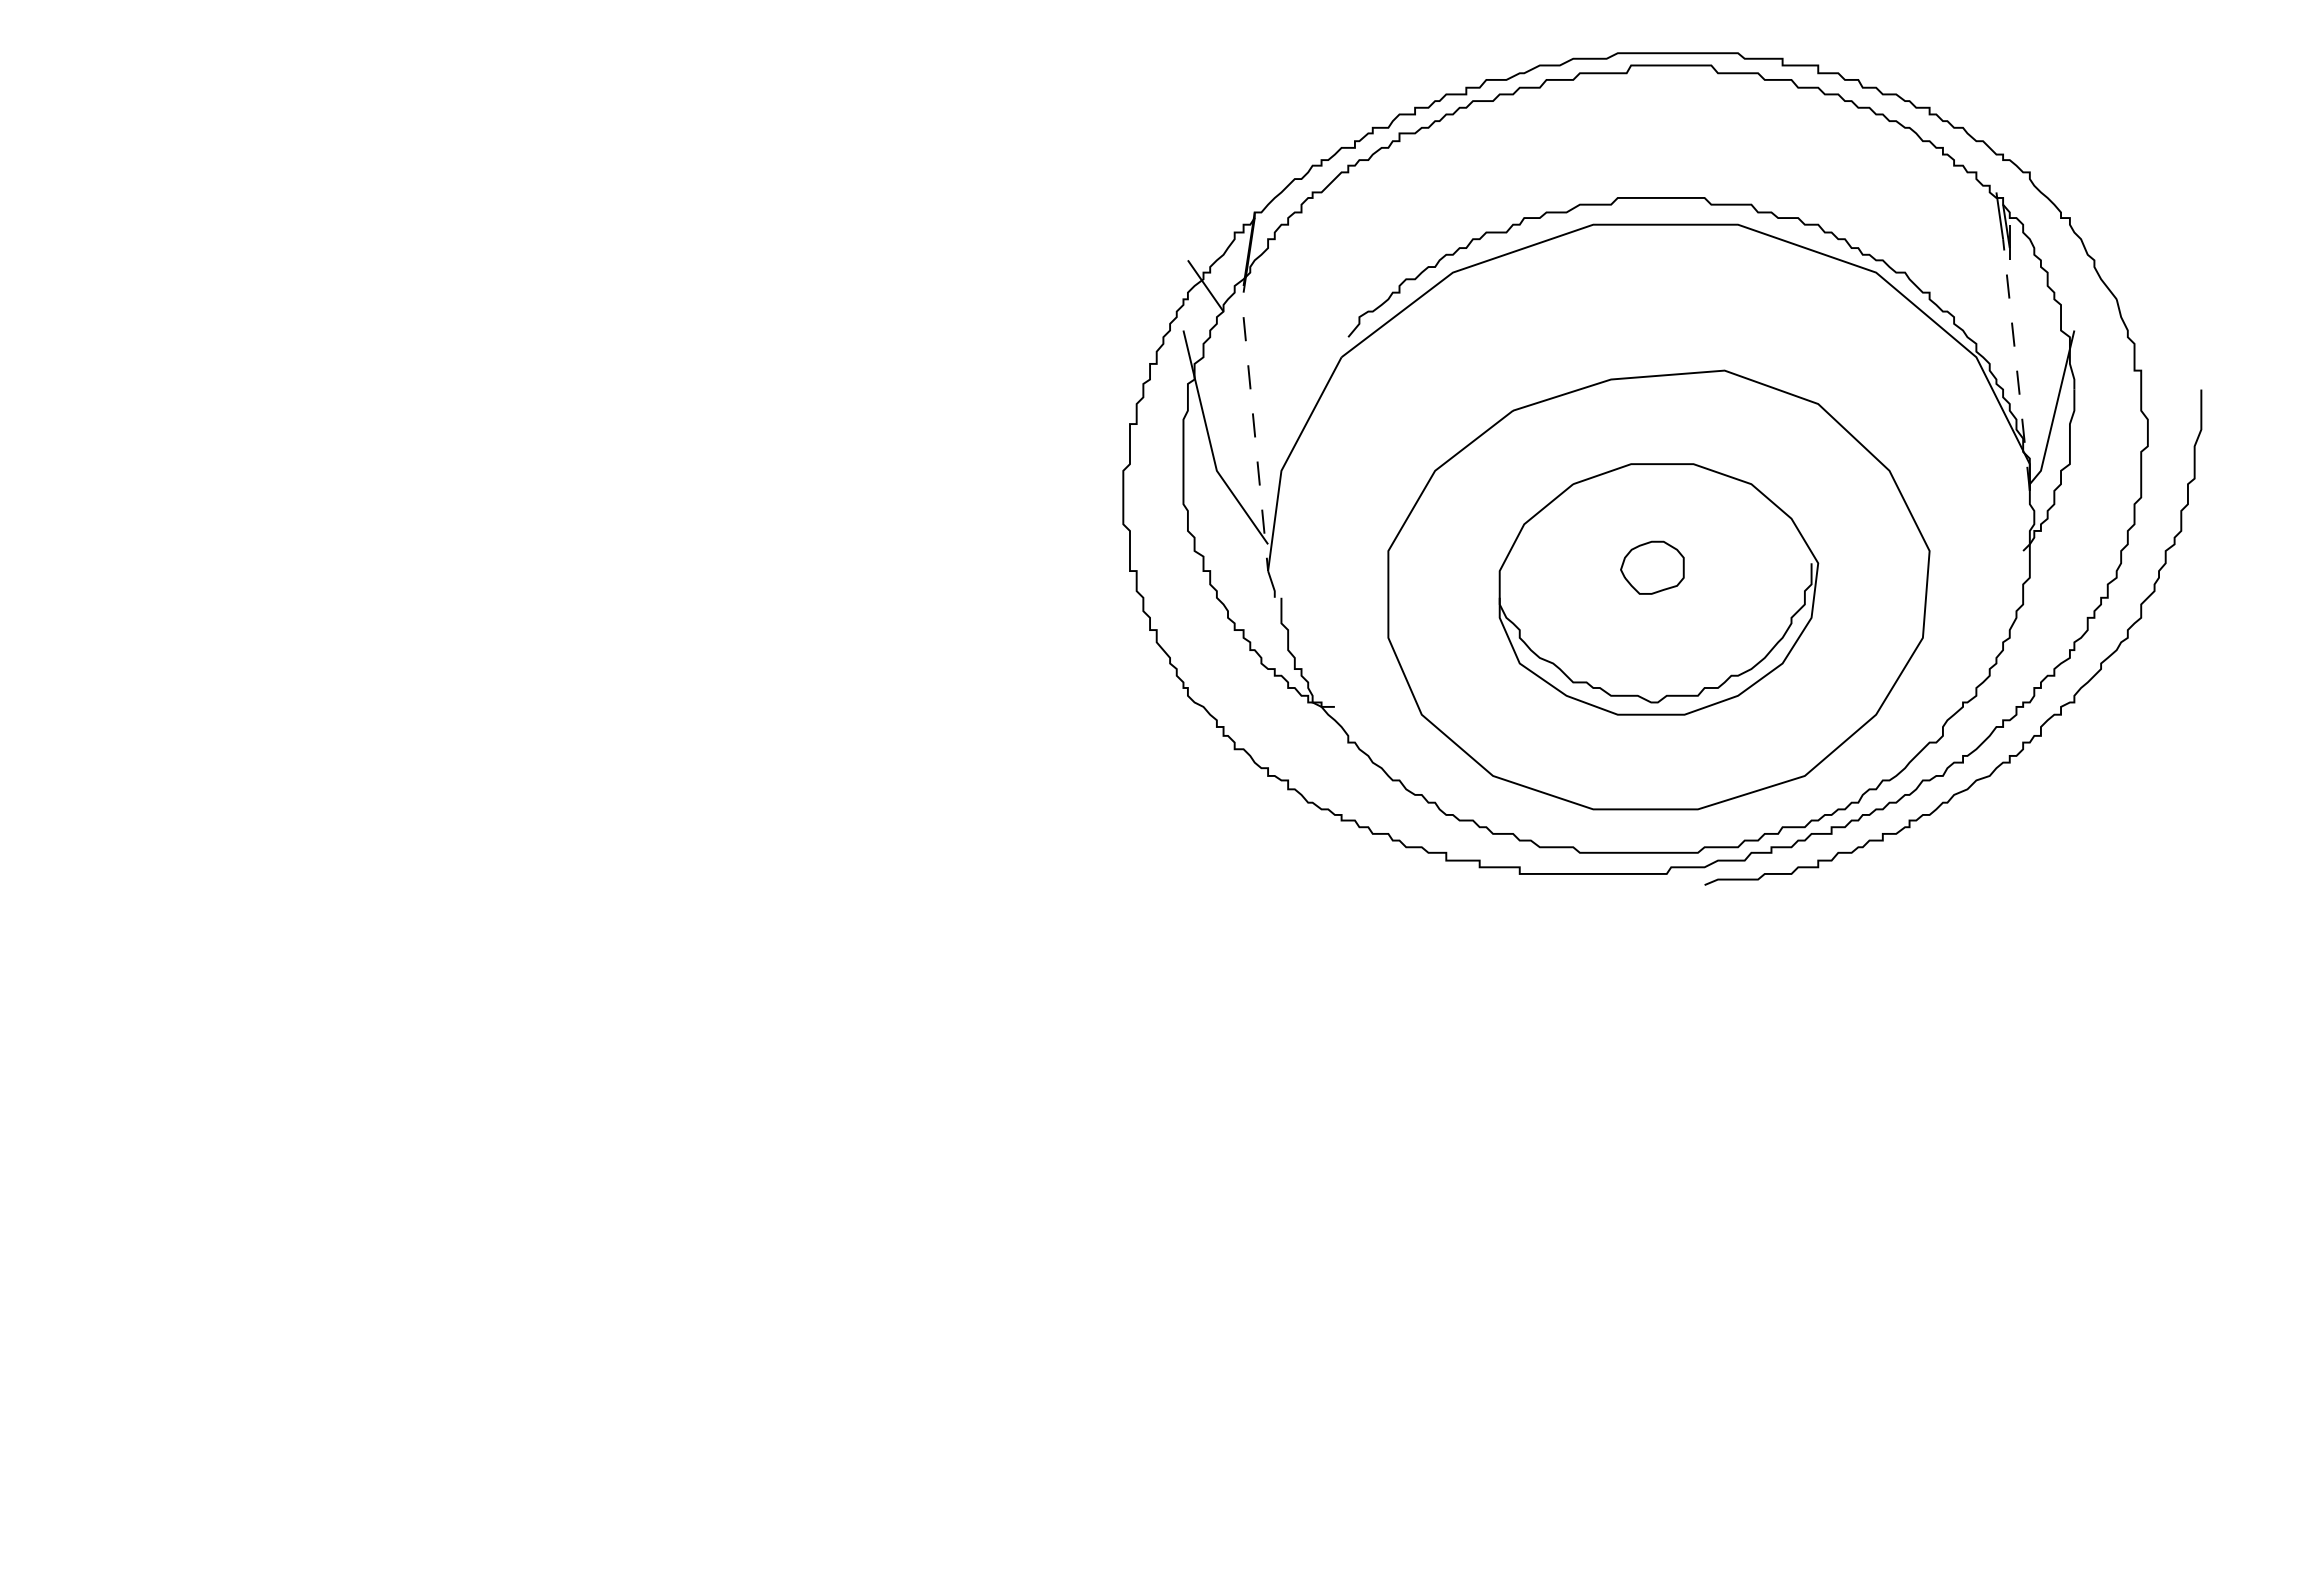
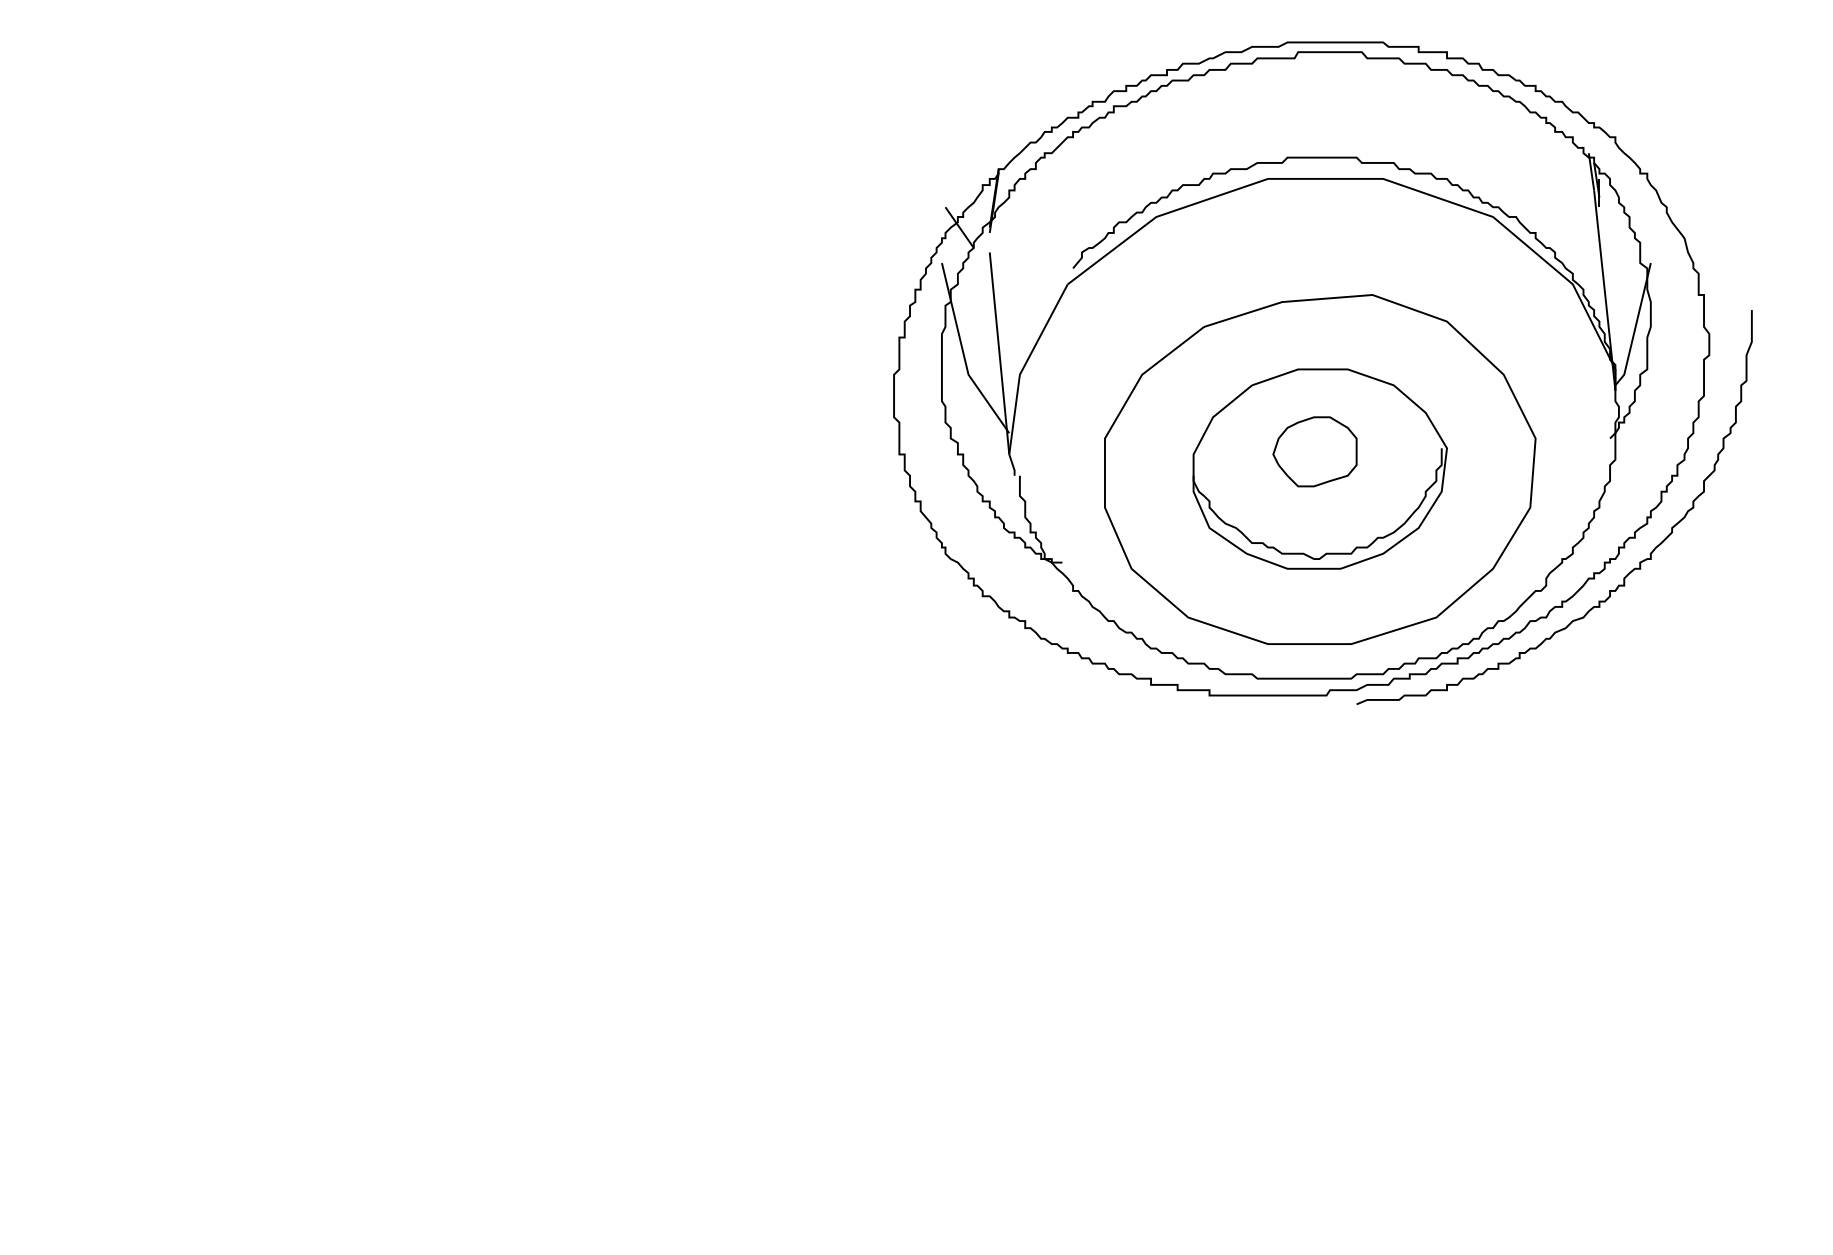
line: (2016, 365) -> (1604, 290), dashed -> solid
line: (1255, 444) -> (999, 353), dashed -> solid
part: (1652, 567) -> (1315, 451), size x1.67

